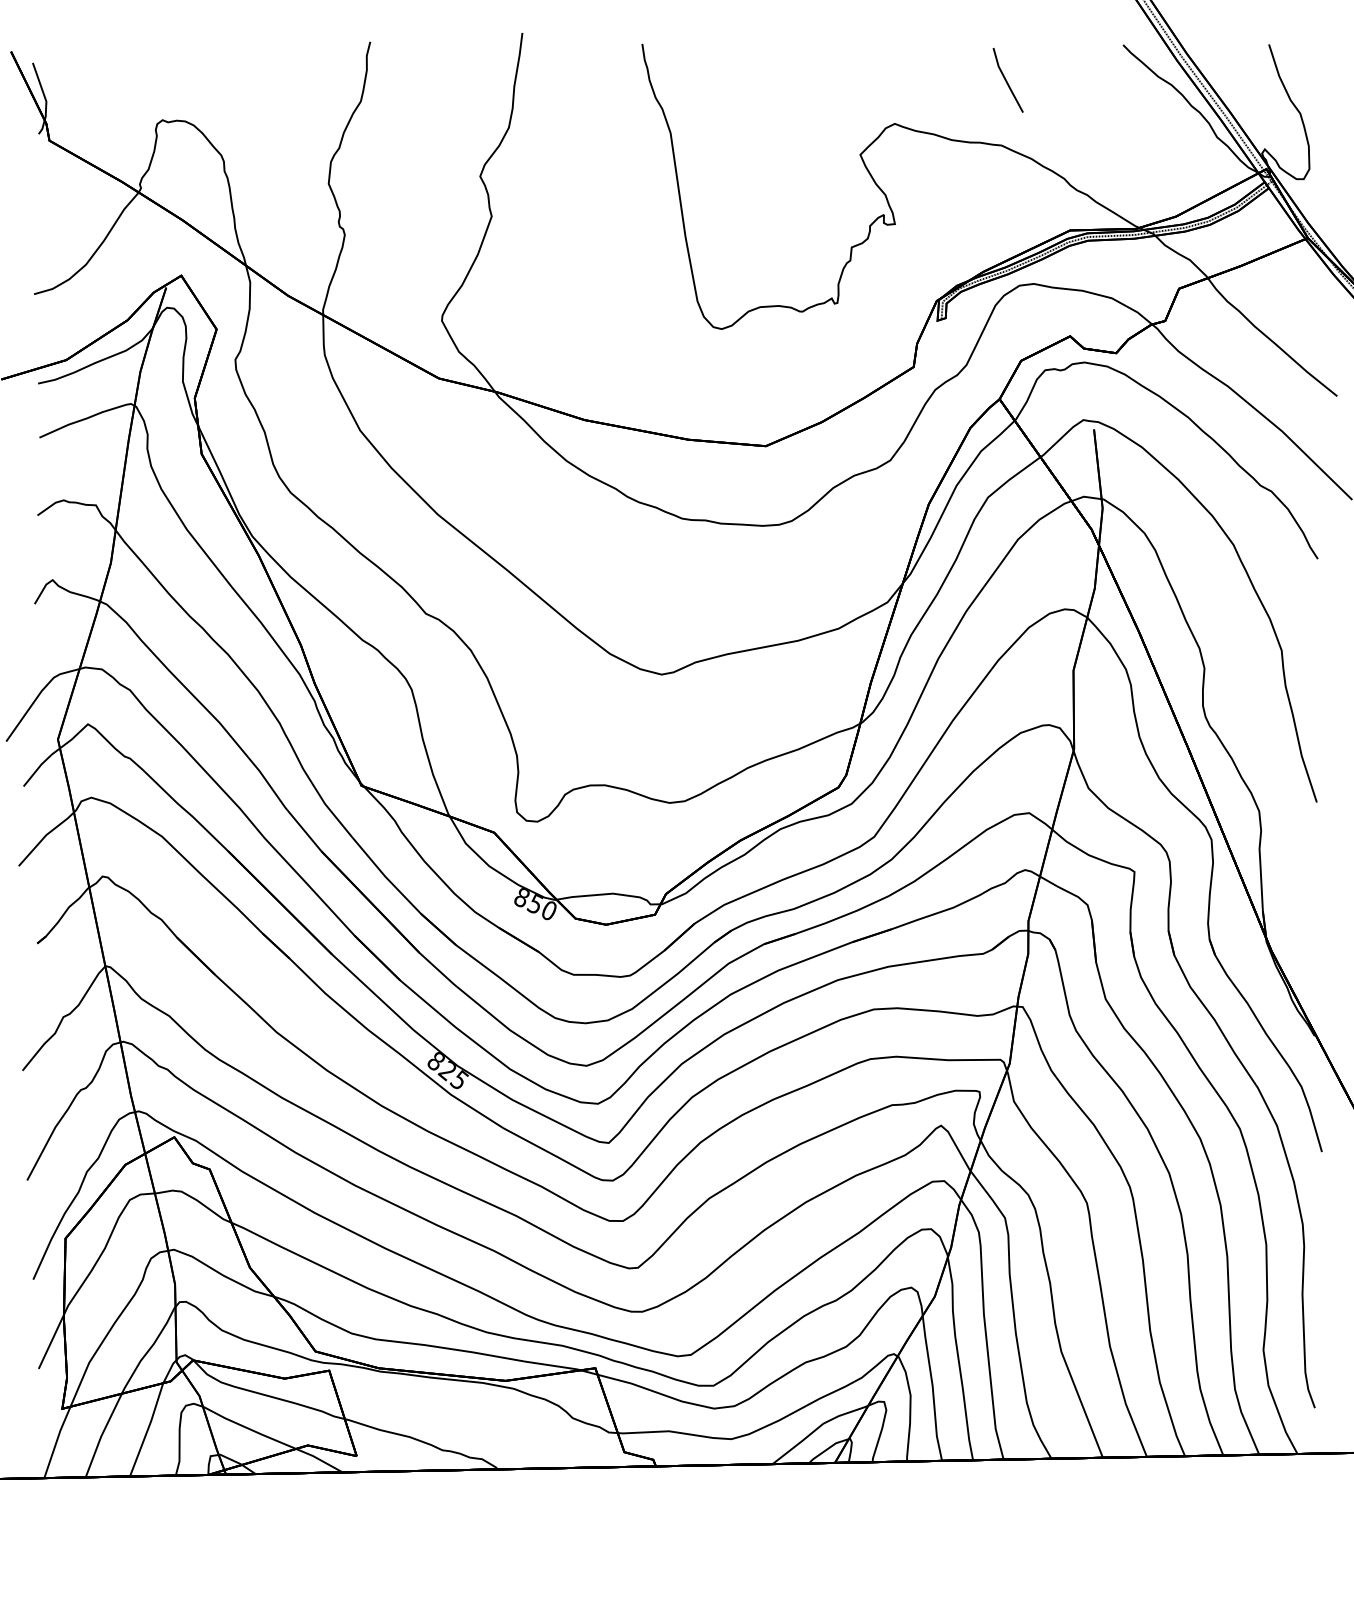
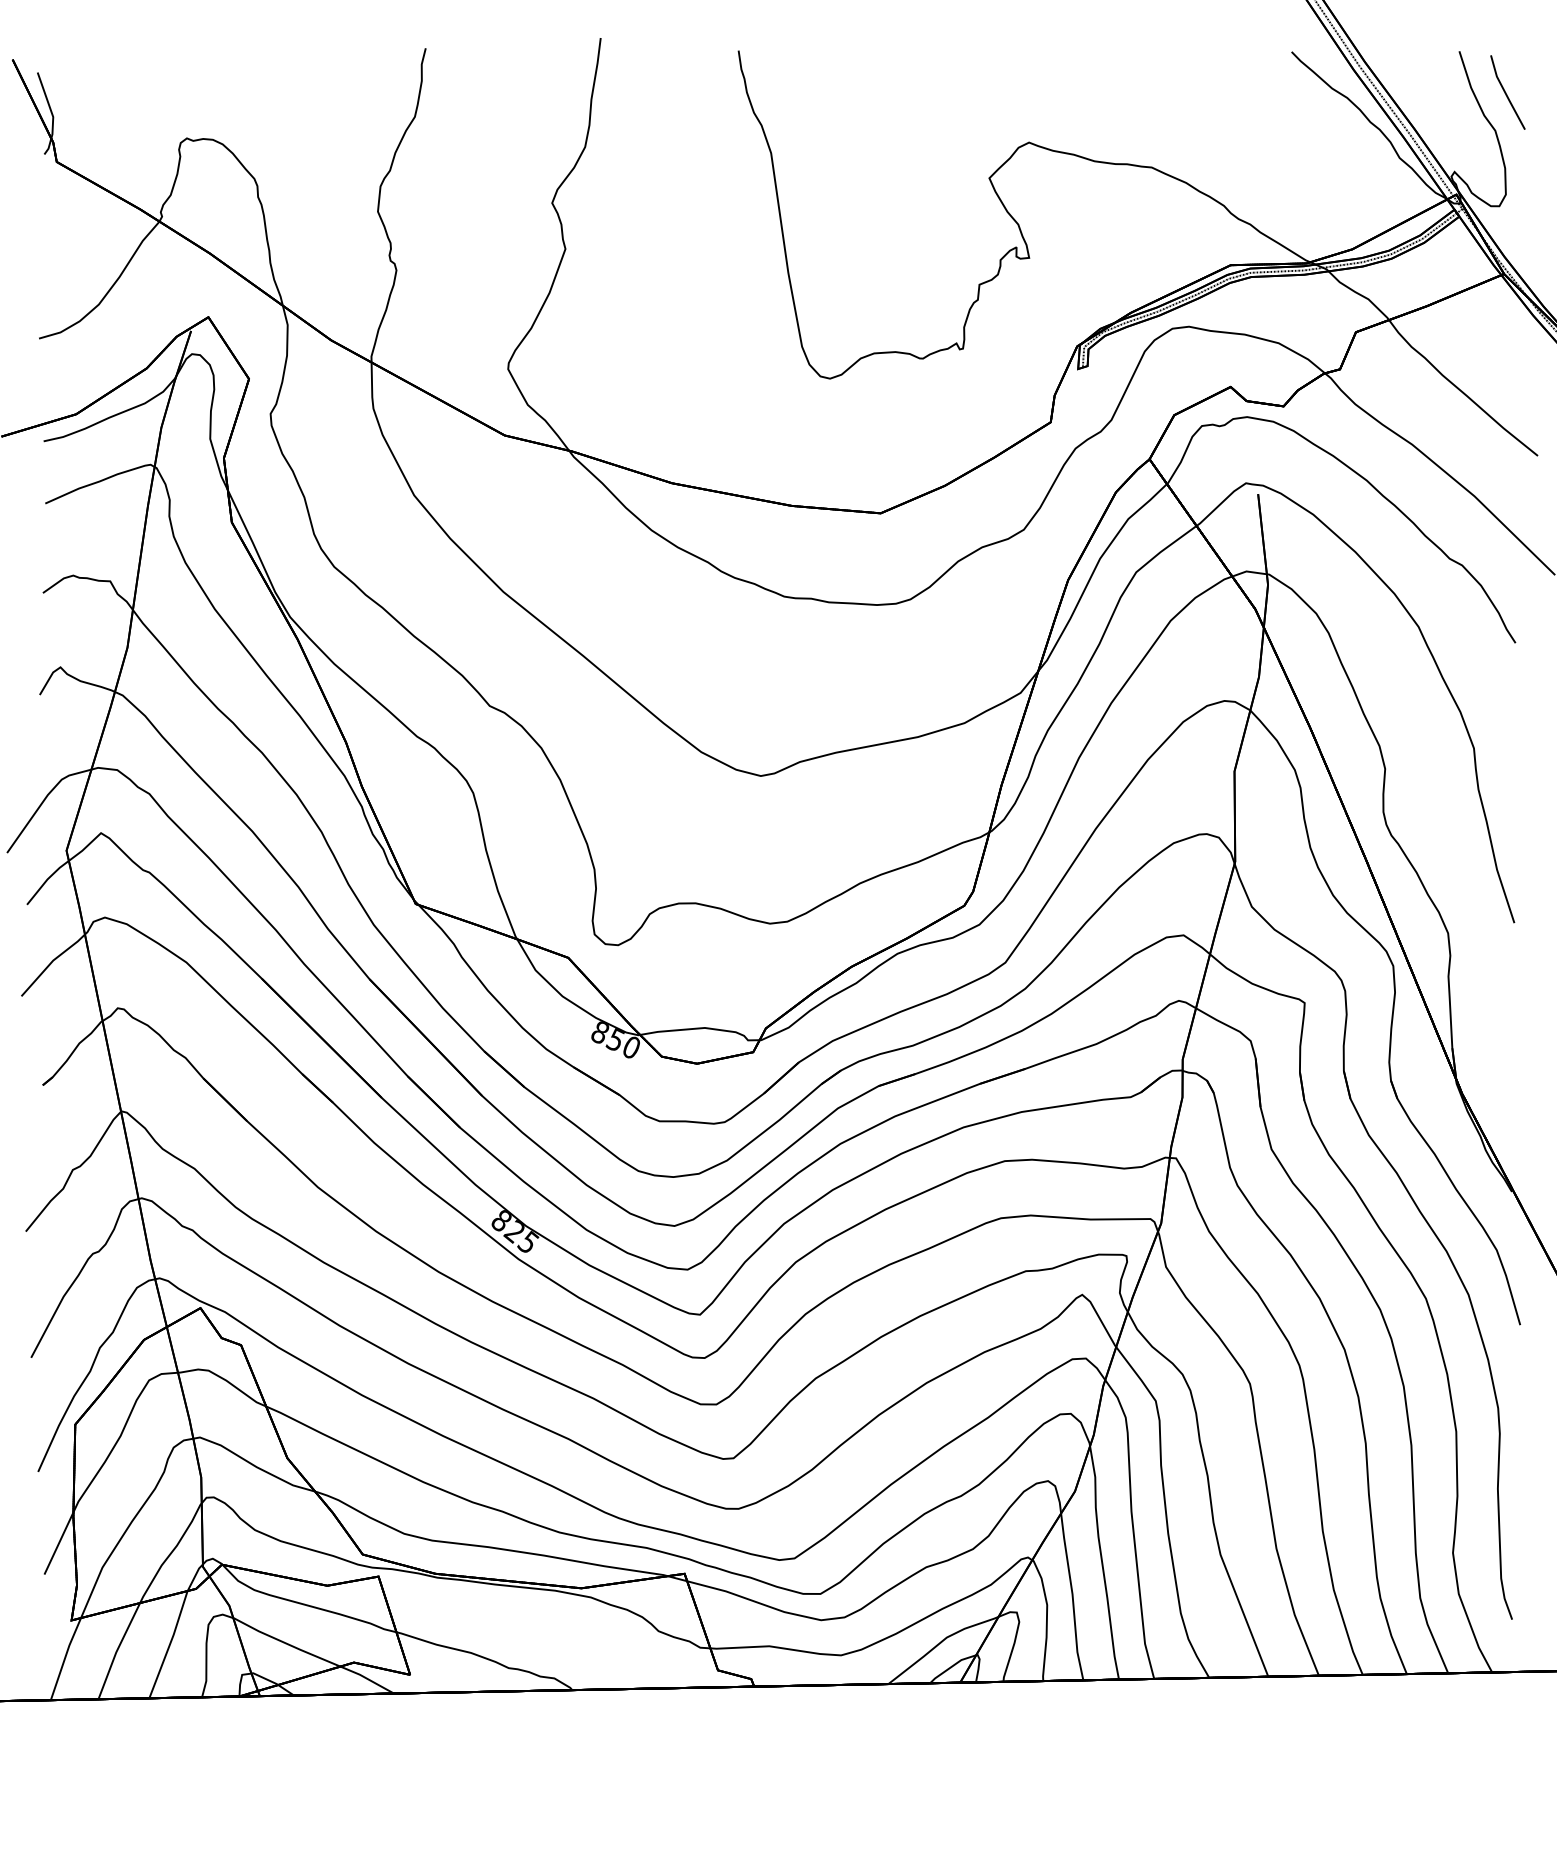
line: (1006, 80) -> (1505, 92), moved

